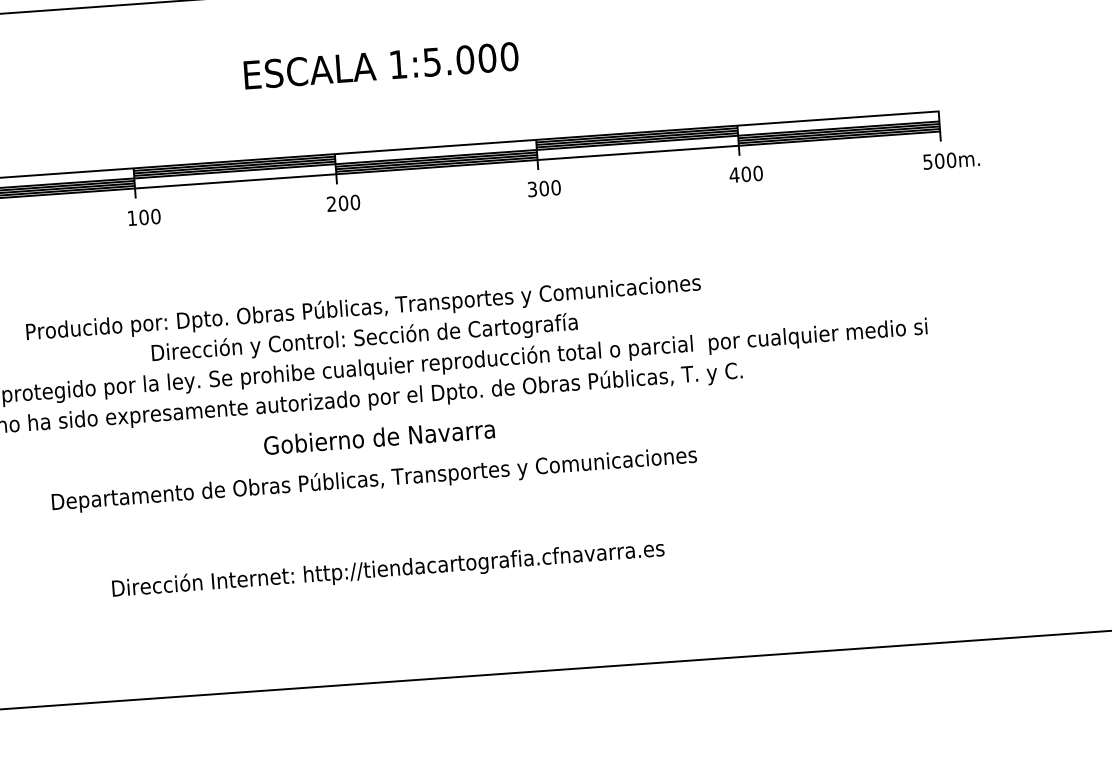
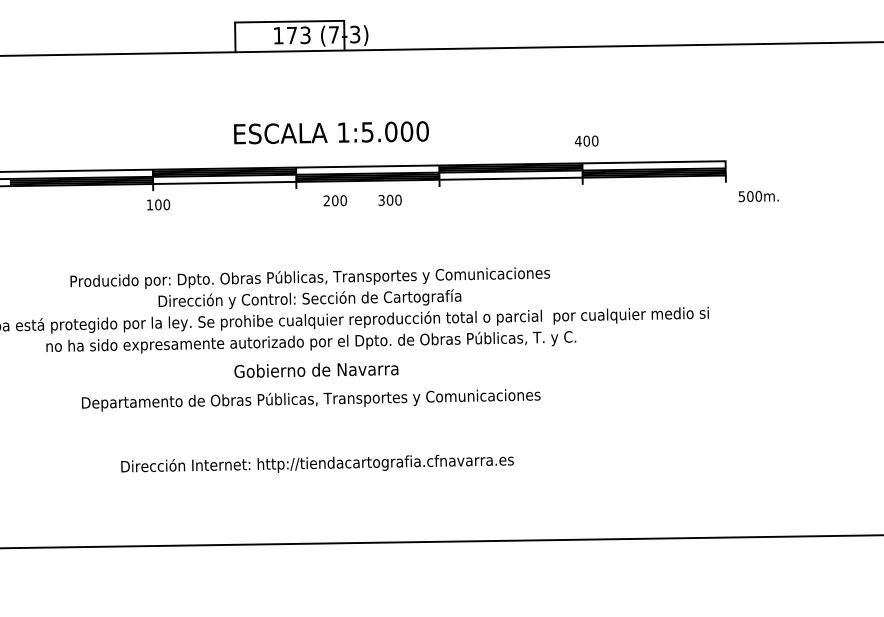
text: (381, 65) -> (331, 132), moved
text: (951, 160) -> (758, 196), moved
text: (745, 173) -> (586, 140), moved
text: (543, 187) -> (389, 199), moved
text: (342, 202) -> (334, 200), moved

